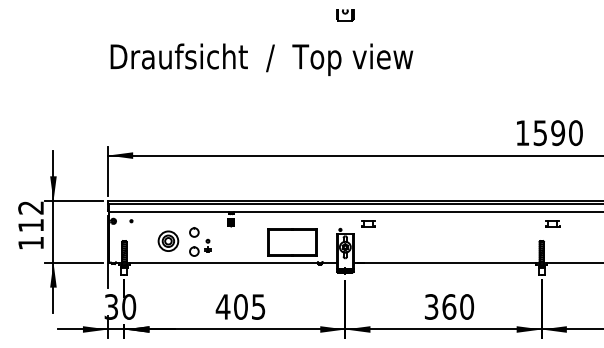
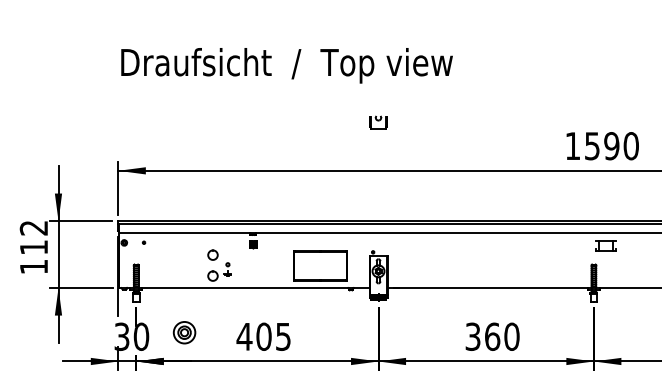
part: (345, 15) -> (378, 122), moved
part: (368, 223) -> (403, 245), removed
part: (552, 223) -> (605, 245), size x1.4
part: (168, 240) -> (184, 331), moved

